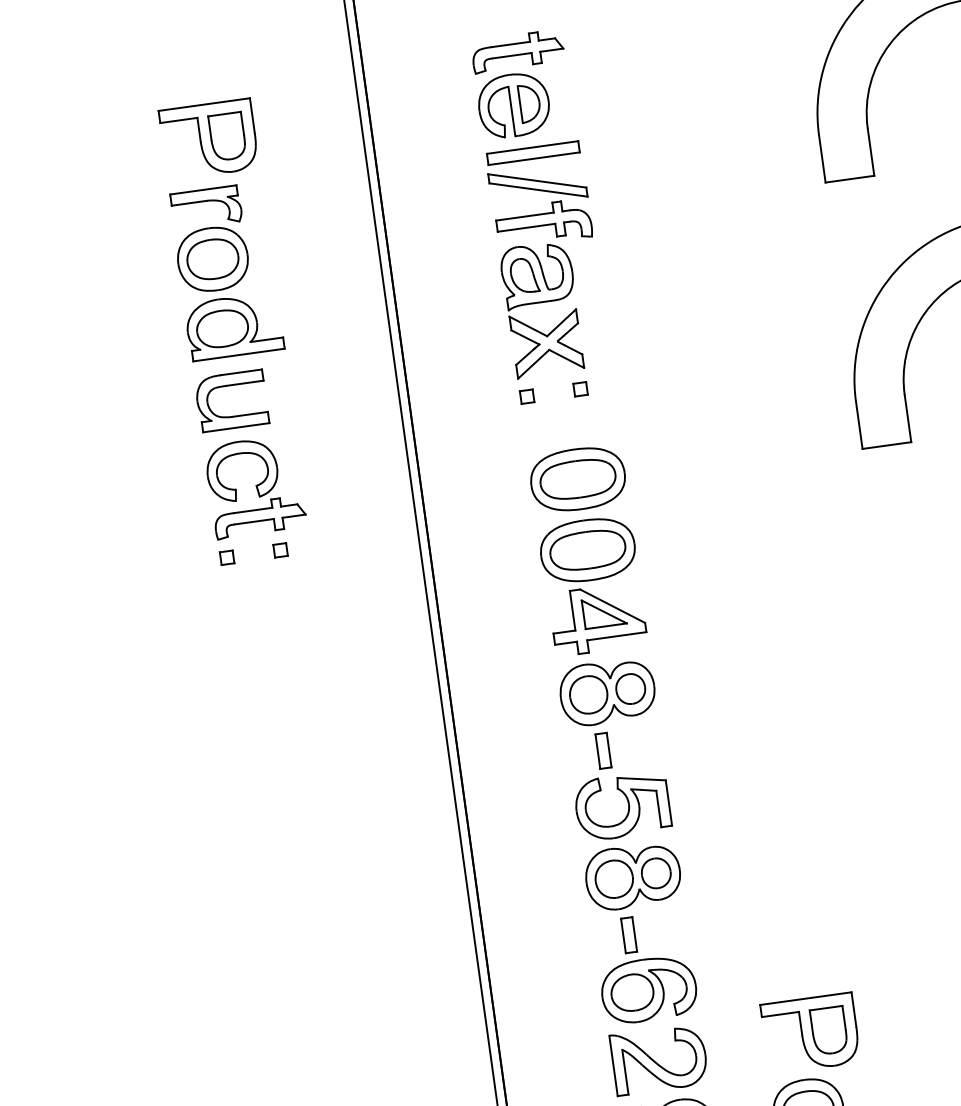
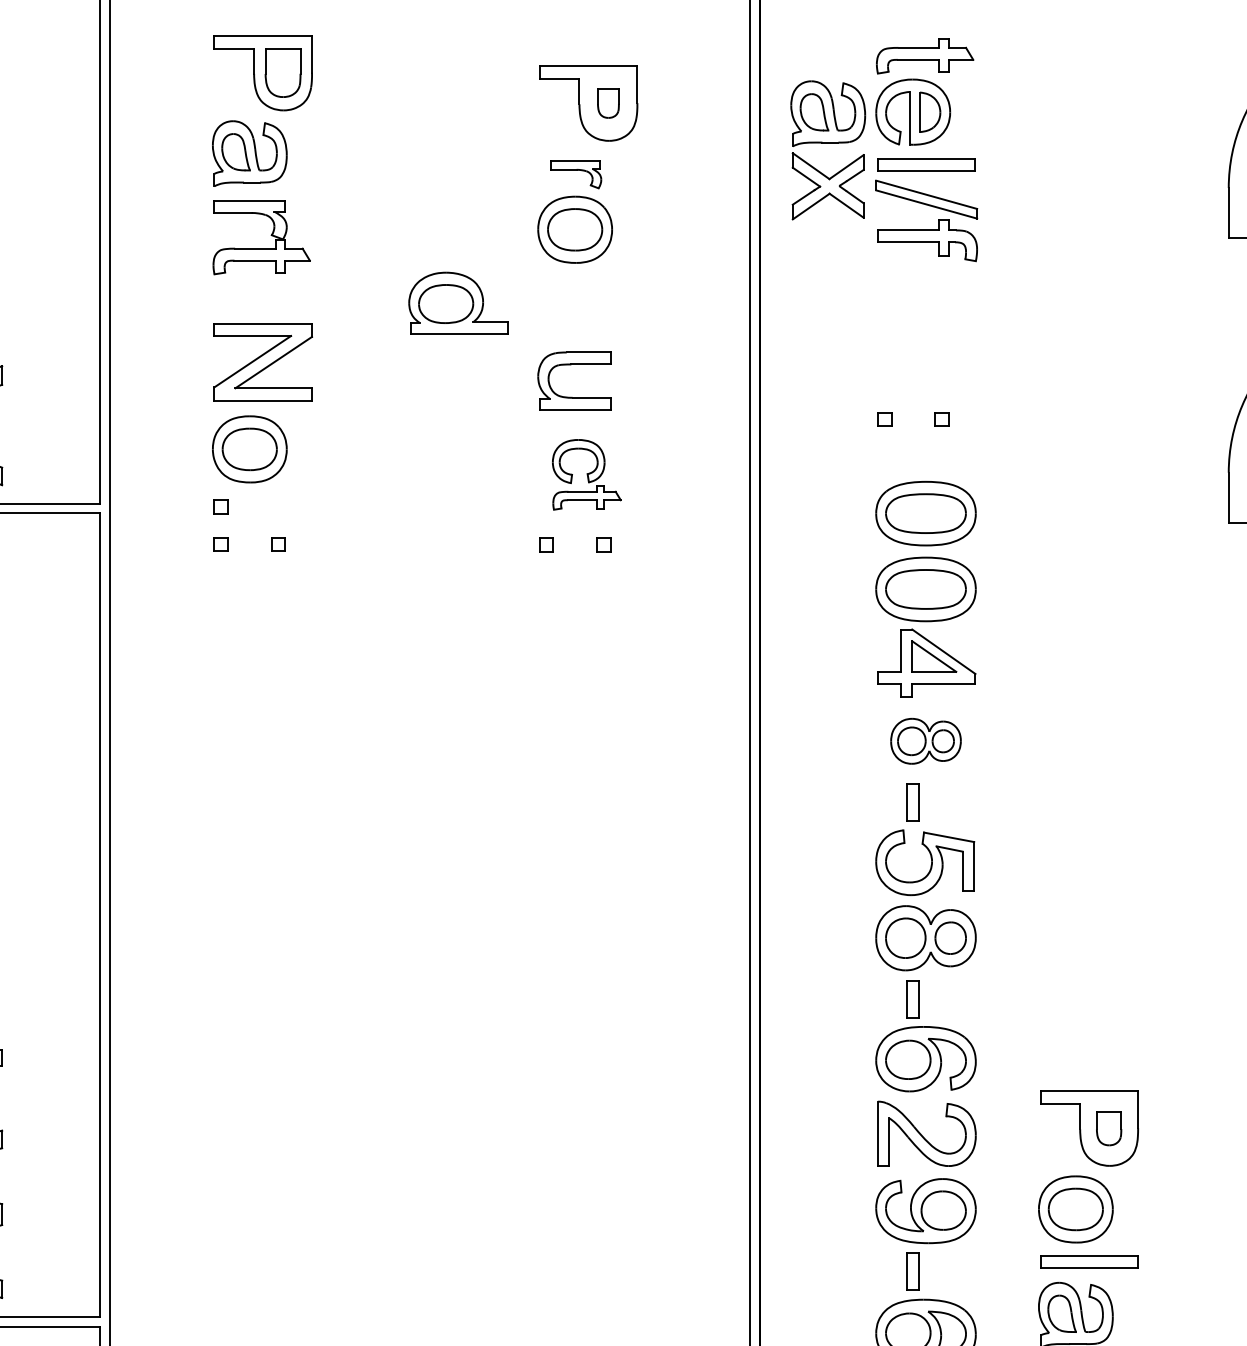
part: (227, 136) -> (608, 103), size x0.6
part: (206, 207) -> (575, 174), size x0.7
part: (541, 303) -> (828, 143), moved
part: (233, 325) -> (458, 302), moved
part: (255, 486) -> (586, 474), size x0.7
part: (607, 692) -> (925, 741), size x0.7
part: (828, 1030) -> (1108, 1128), size x0.7

